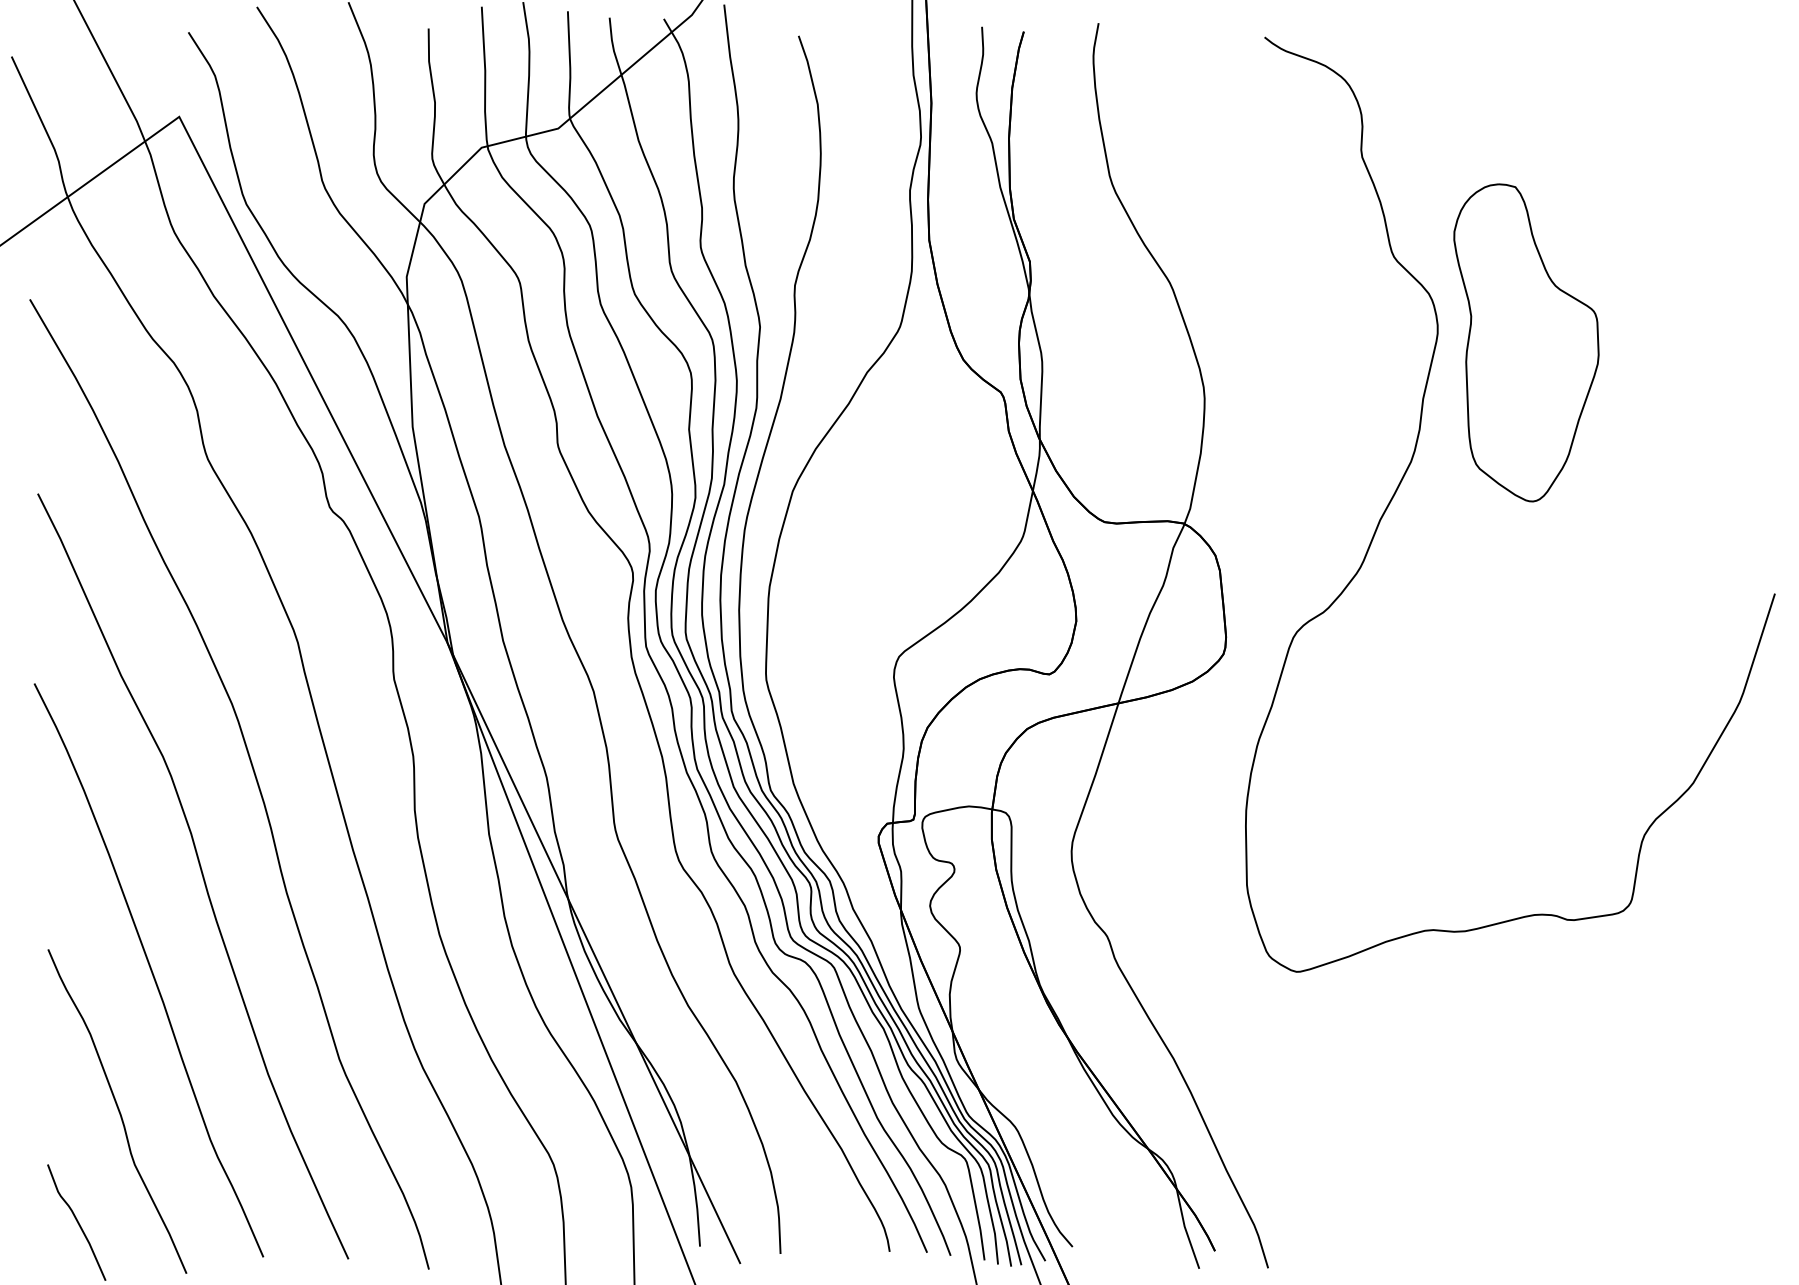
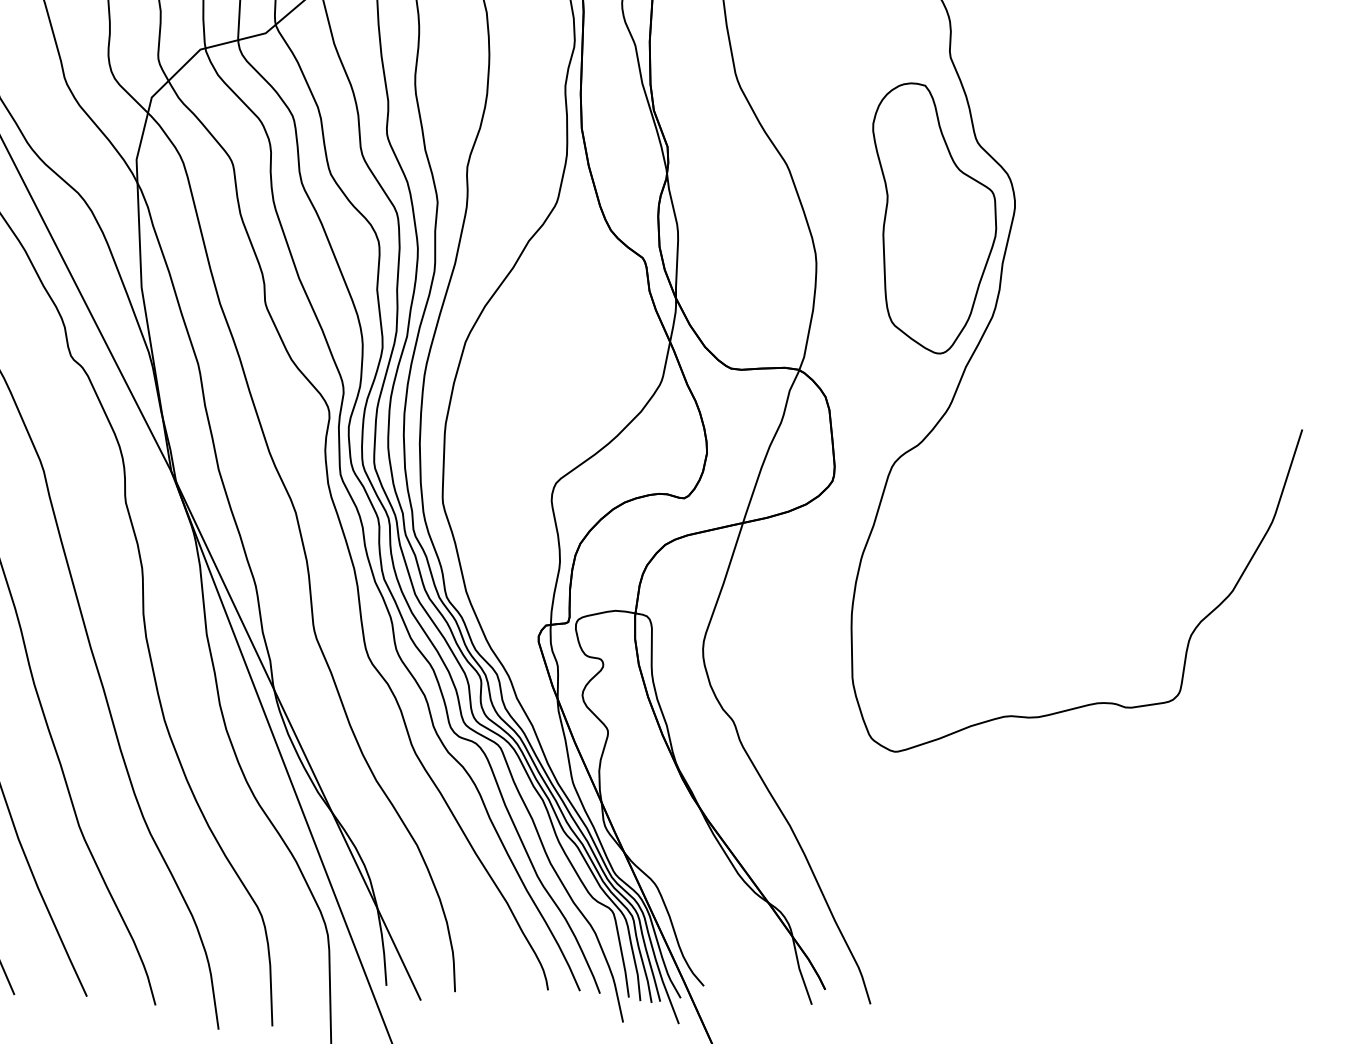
part: (1526, 342) -> (934, 218), moved

